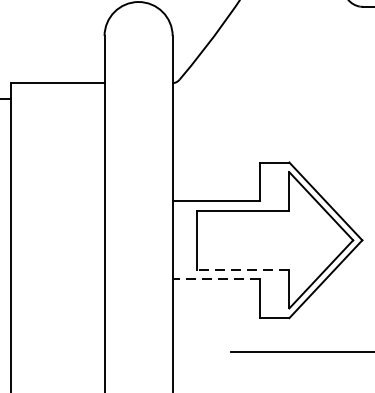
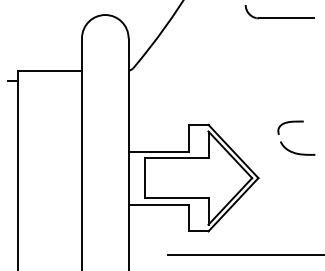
line: (242, 270) -> (176, 198), dashed -> solid
line: (216, 278) -> (158, 204), dashed -> solid

